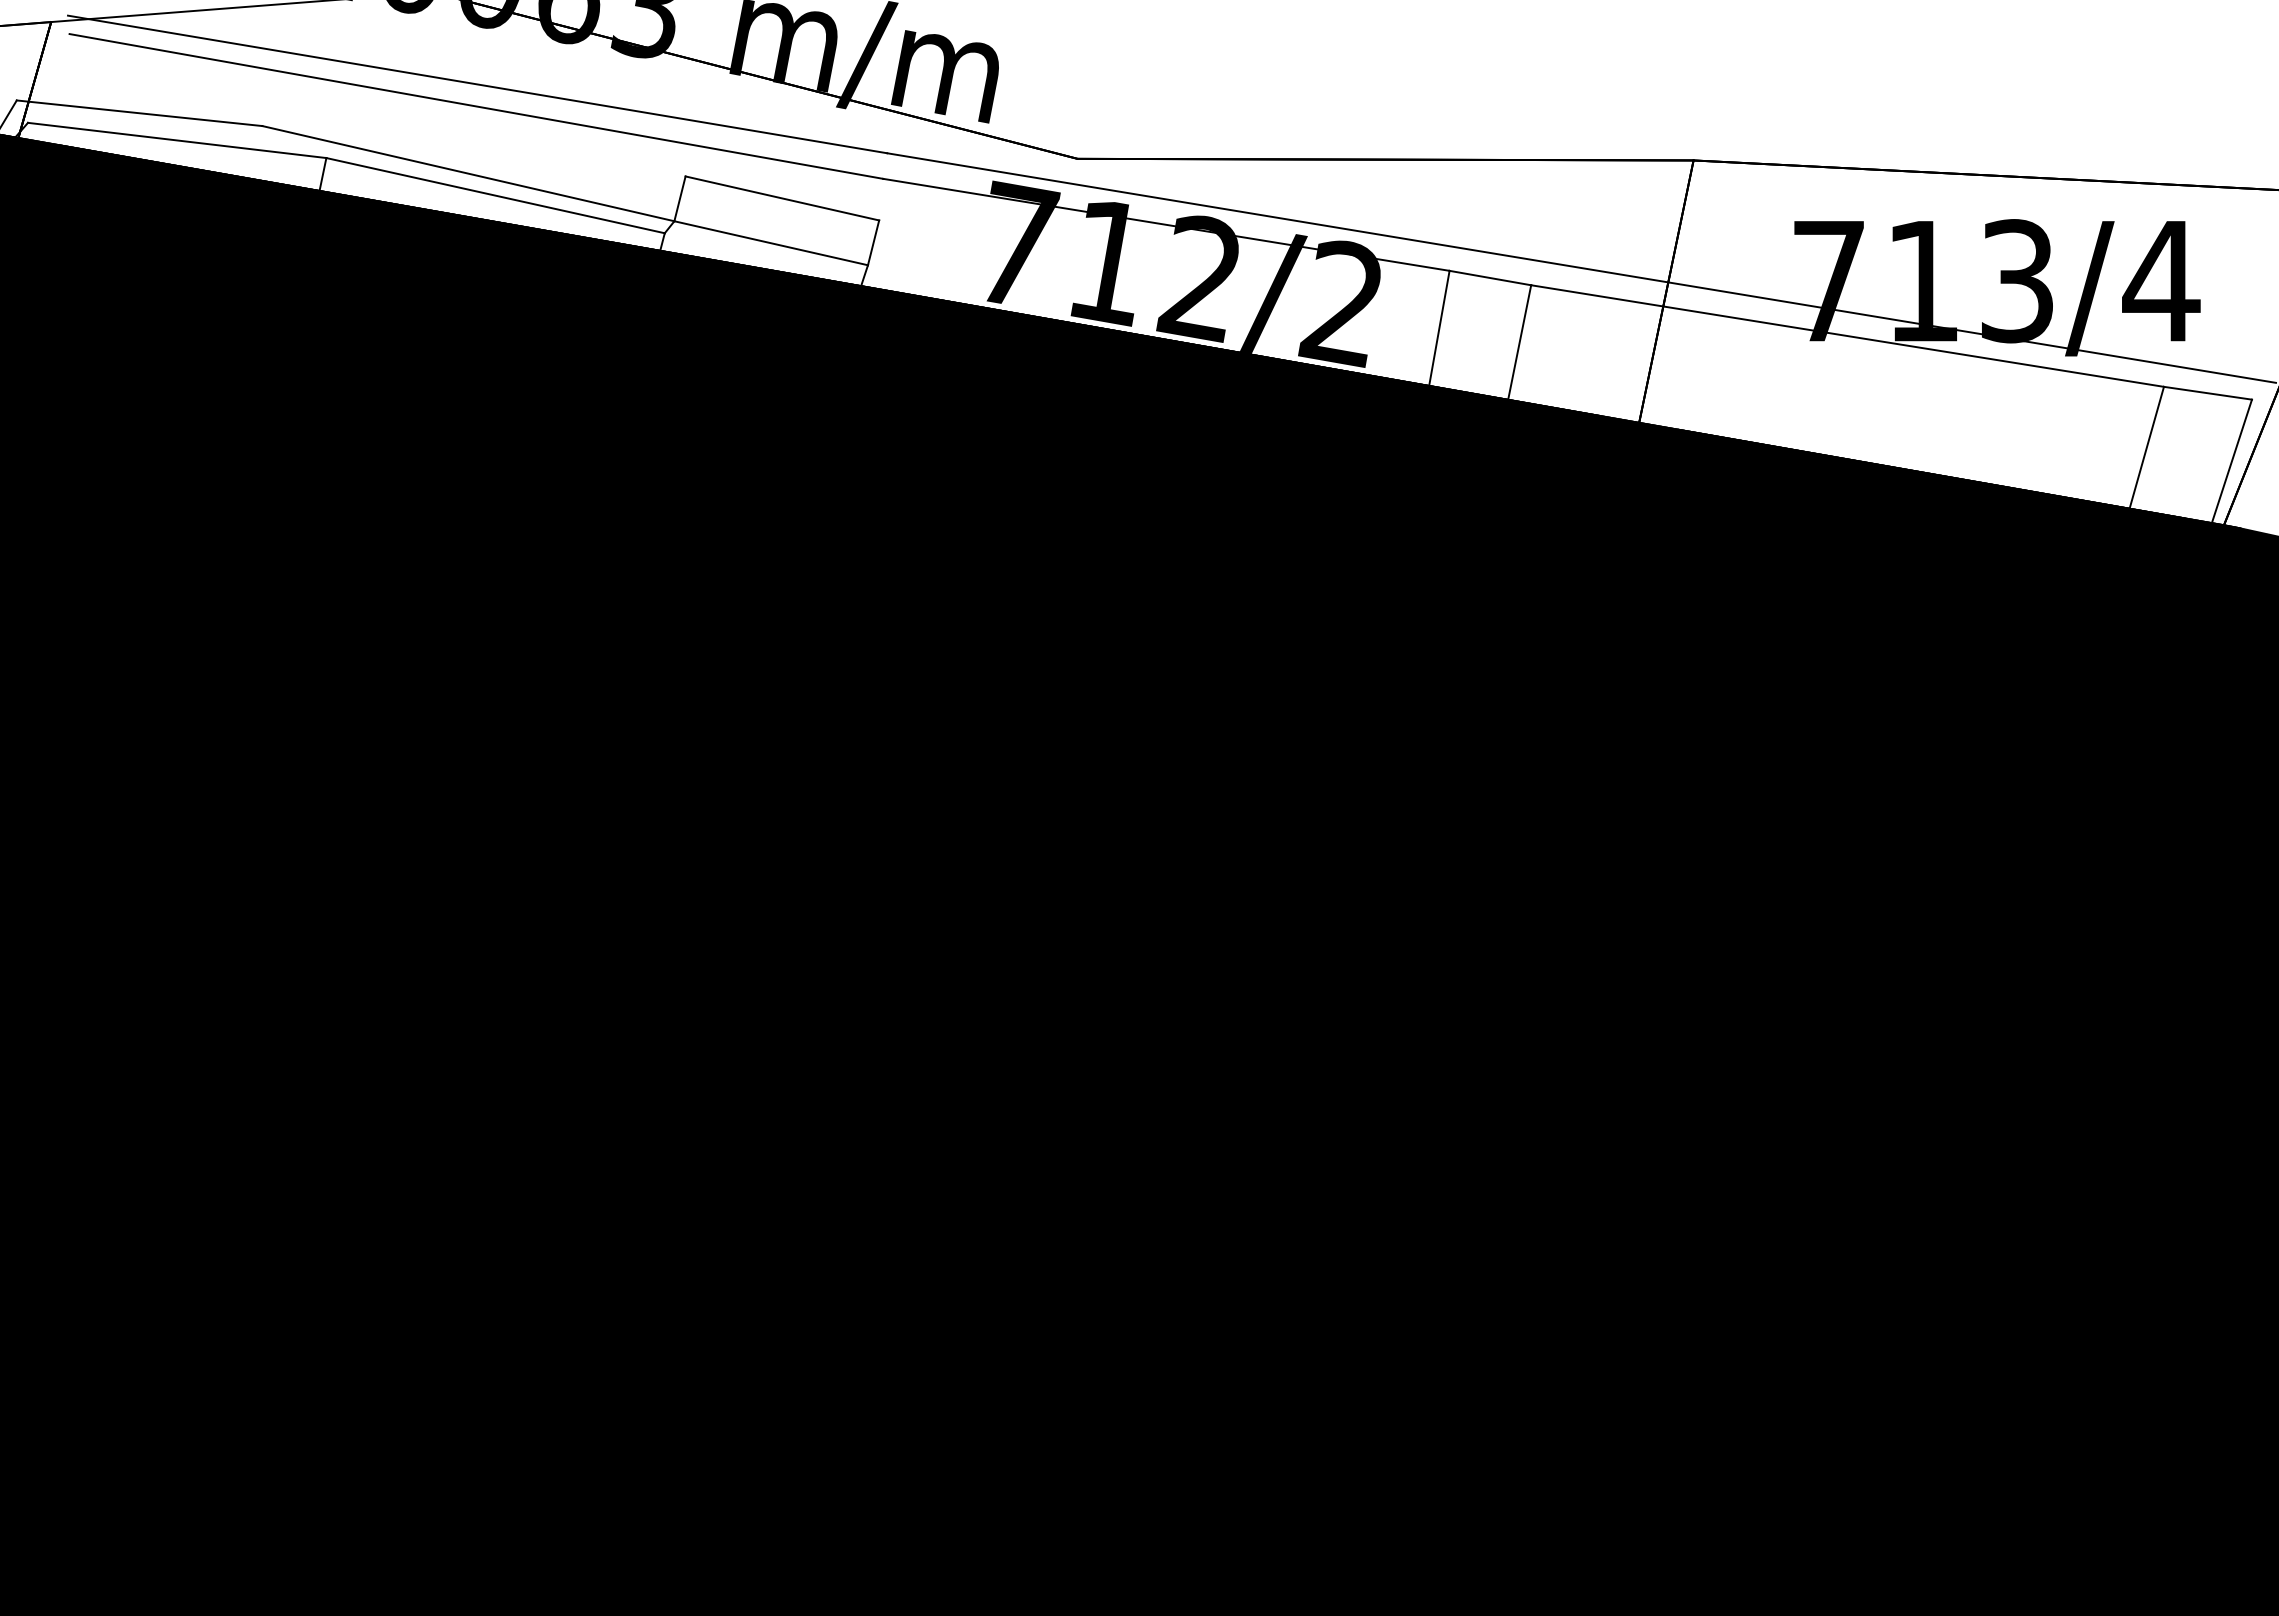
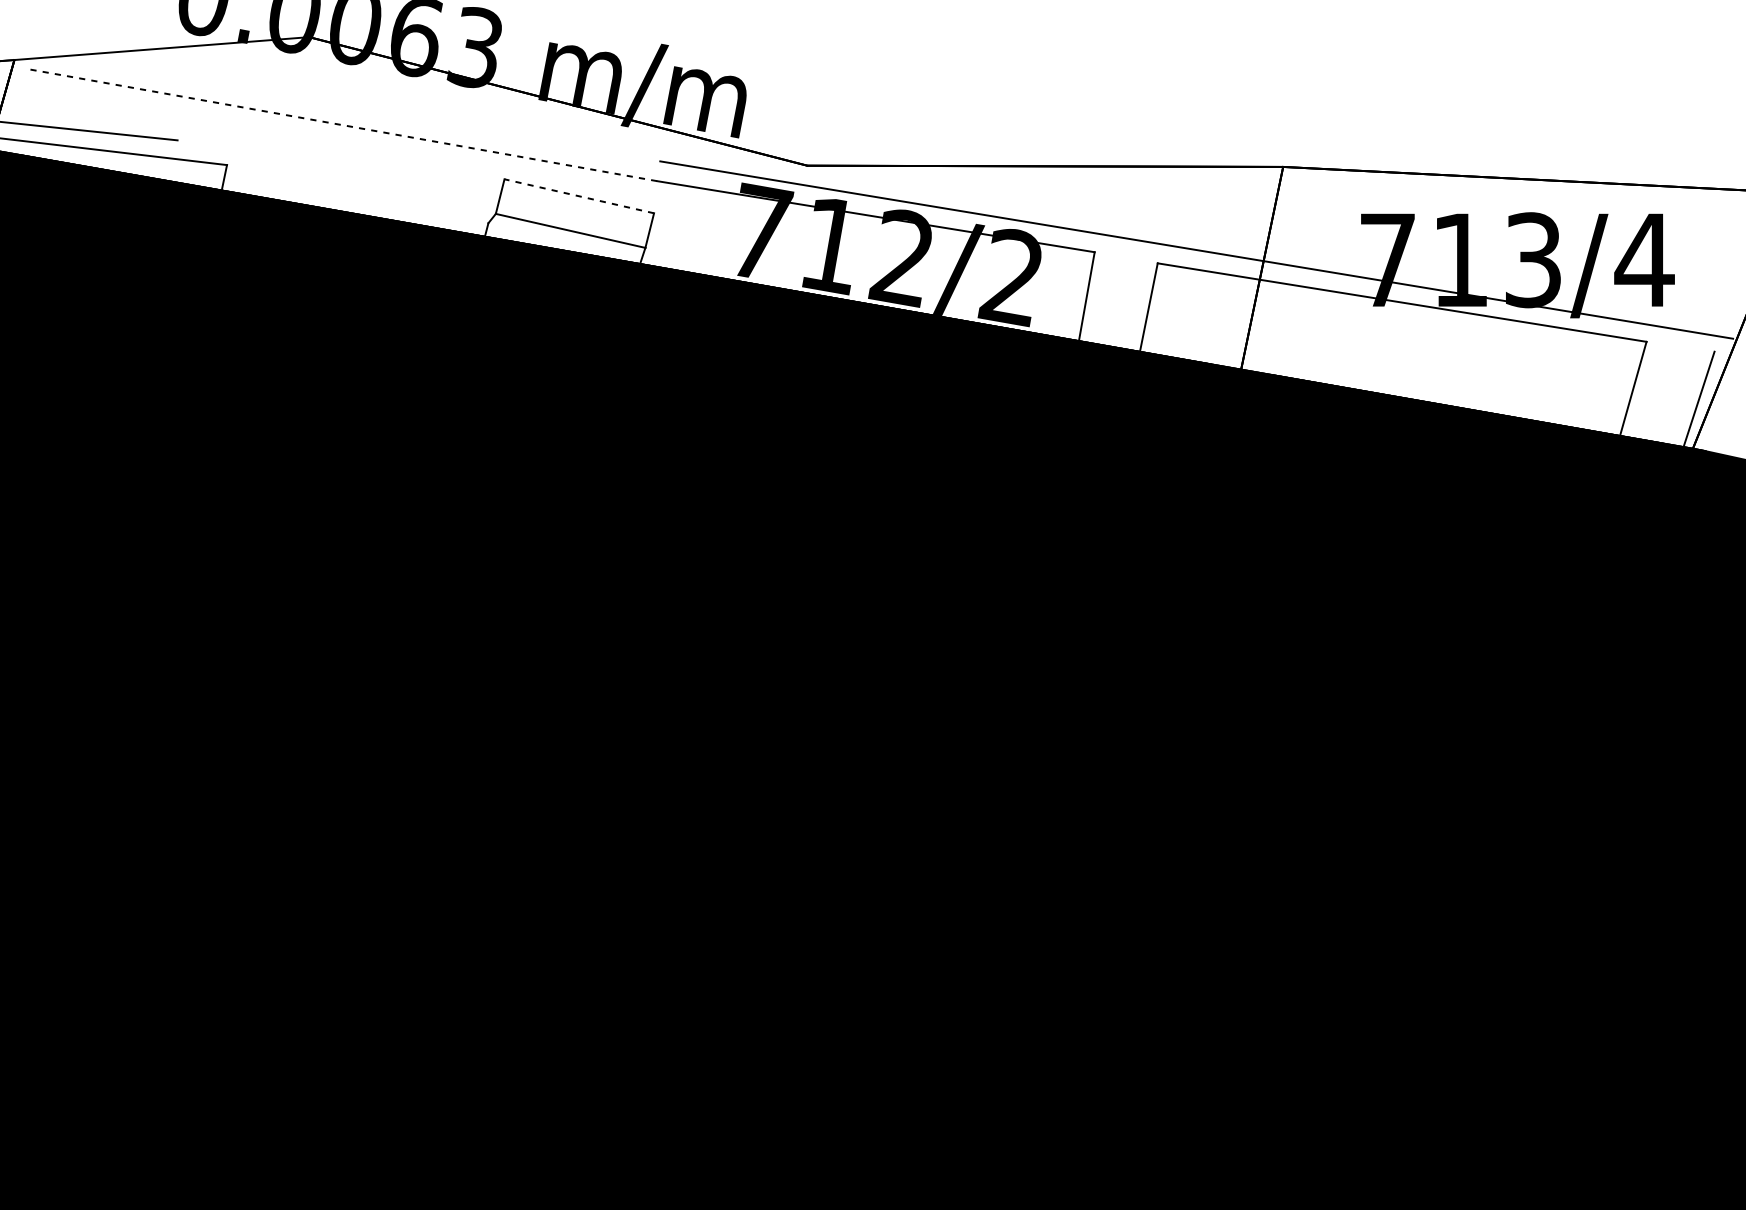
line: (477, 84) -> (343, 108), removed
line: (475, 106) -> (342, 125), solid -> dashed
line: (468, 173) -> (336, 177), removed
line: (495, 195) -> (357, 194), removed
line: (781, 198) -> (578, 196), solid -> dashed
line: (1490, 277) -> (1126, 257), removed
line: (2207, 392) -> (1680, 346), removed

